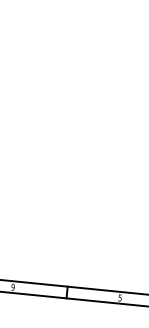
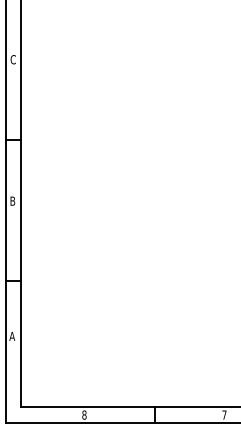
text: (13, 286) -> (84, 414), 9 -> 8
text: (120, 297) -> (224, 414), 5 -> 7

